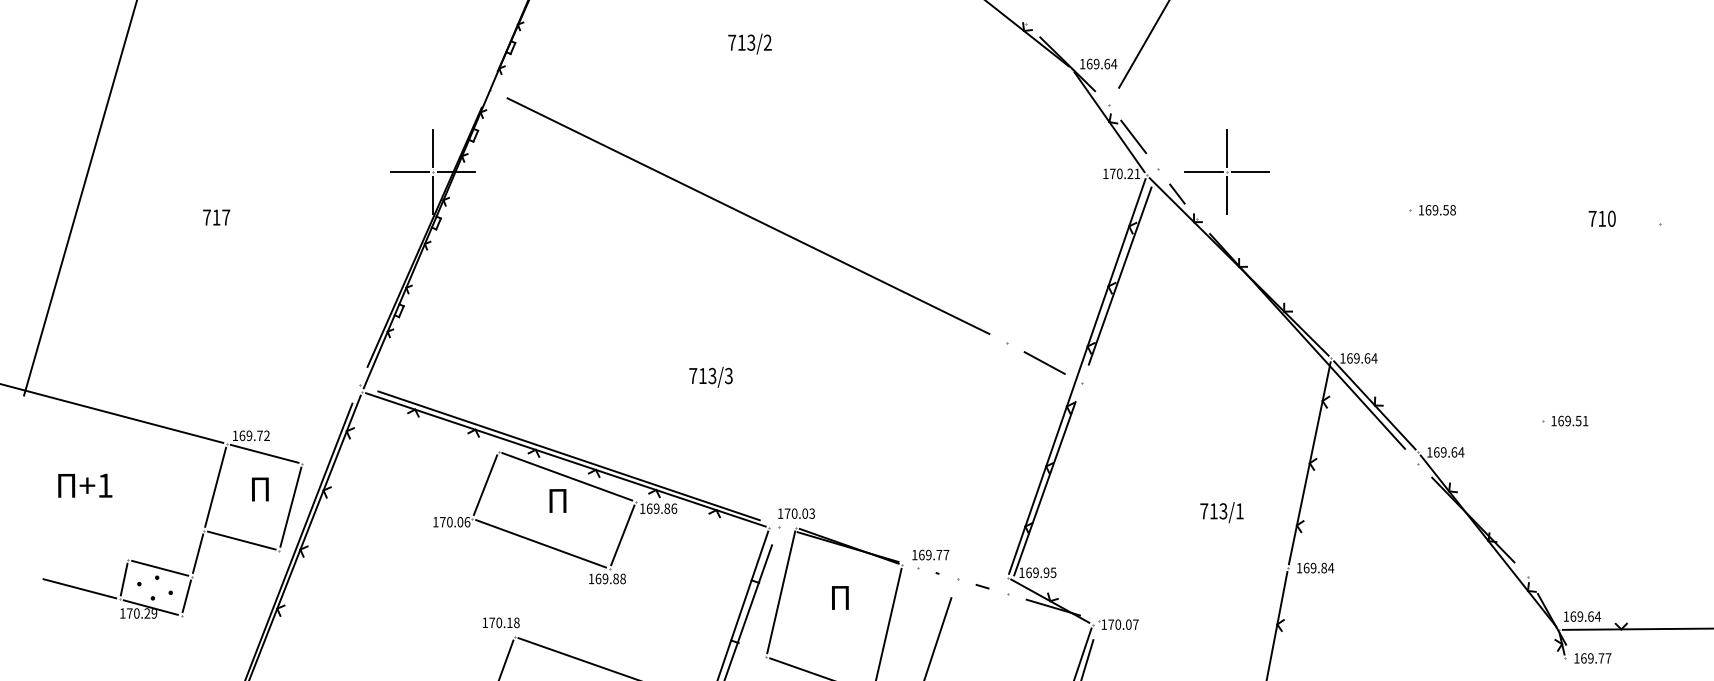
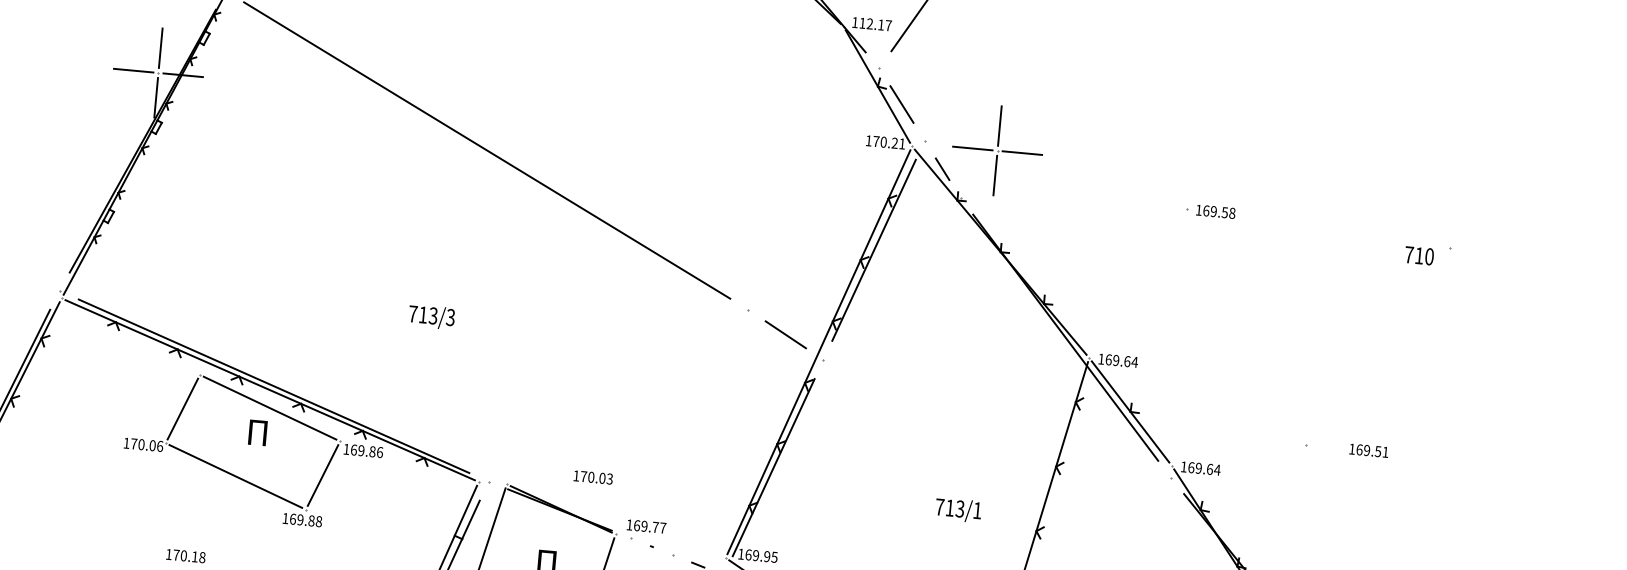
text: (1101, 63) -> (875, 23), 169.64 -> 112.17
text: (1601, 218) -> (1418, 255), moved
text: (1569, 420) -> (1368, 450), moved
text: (796, 513) -> (593, 477), moved

